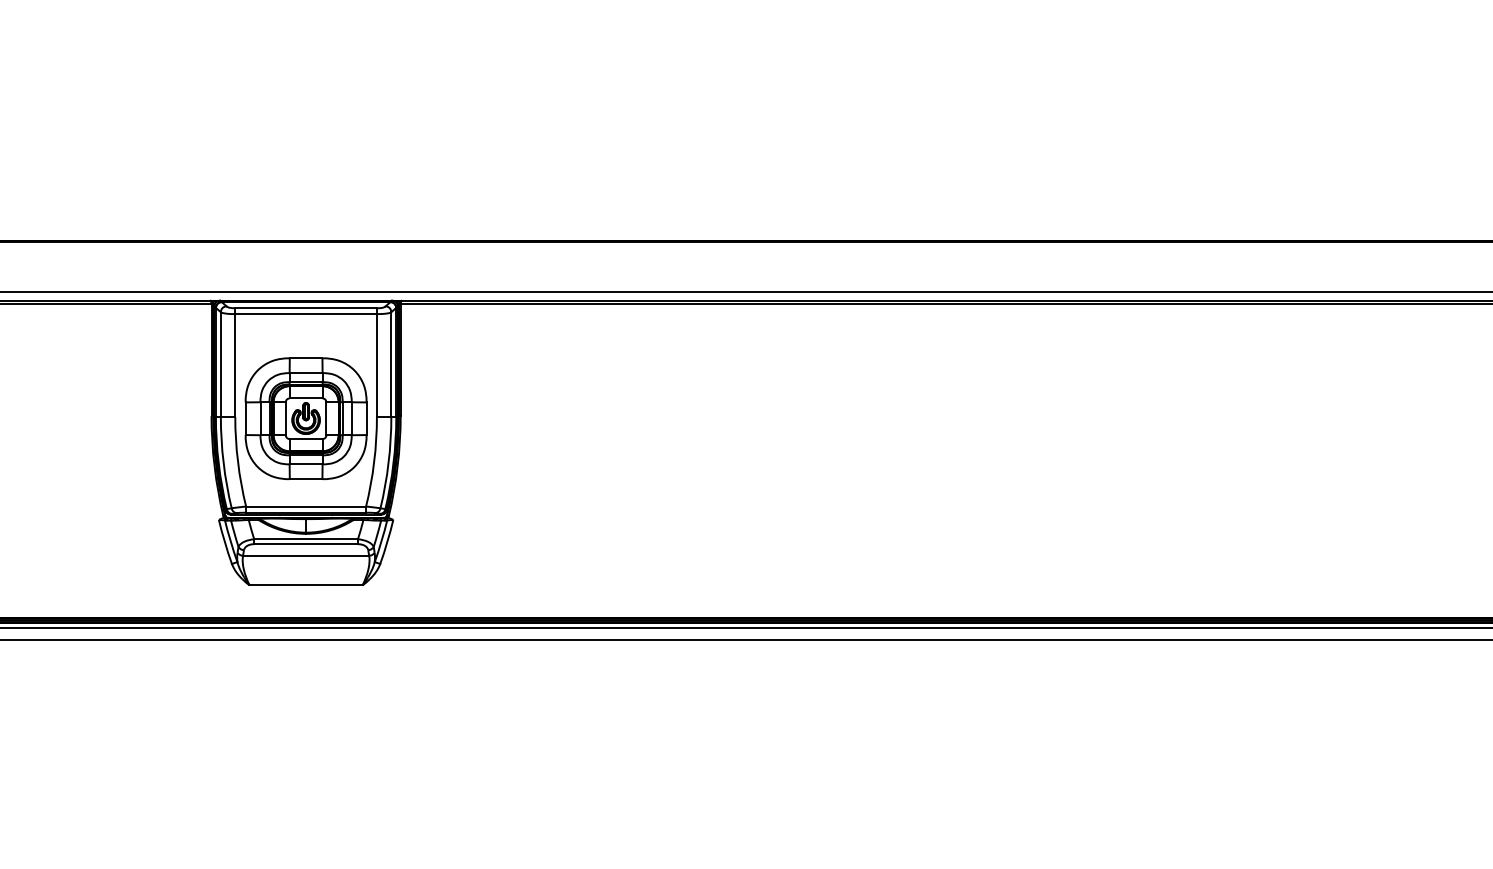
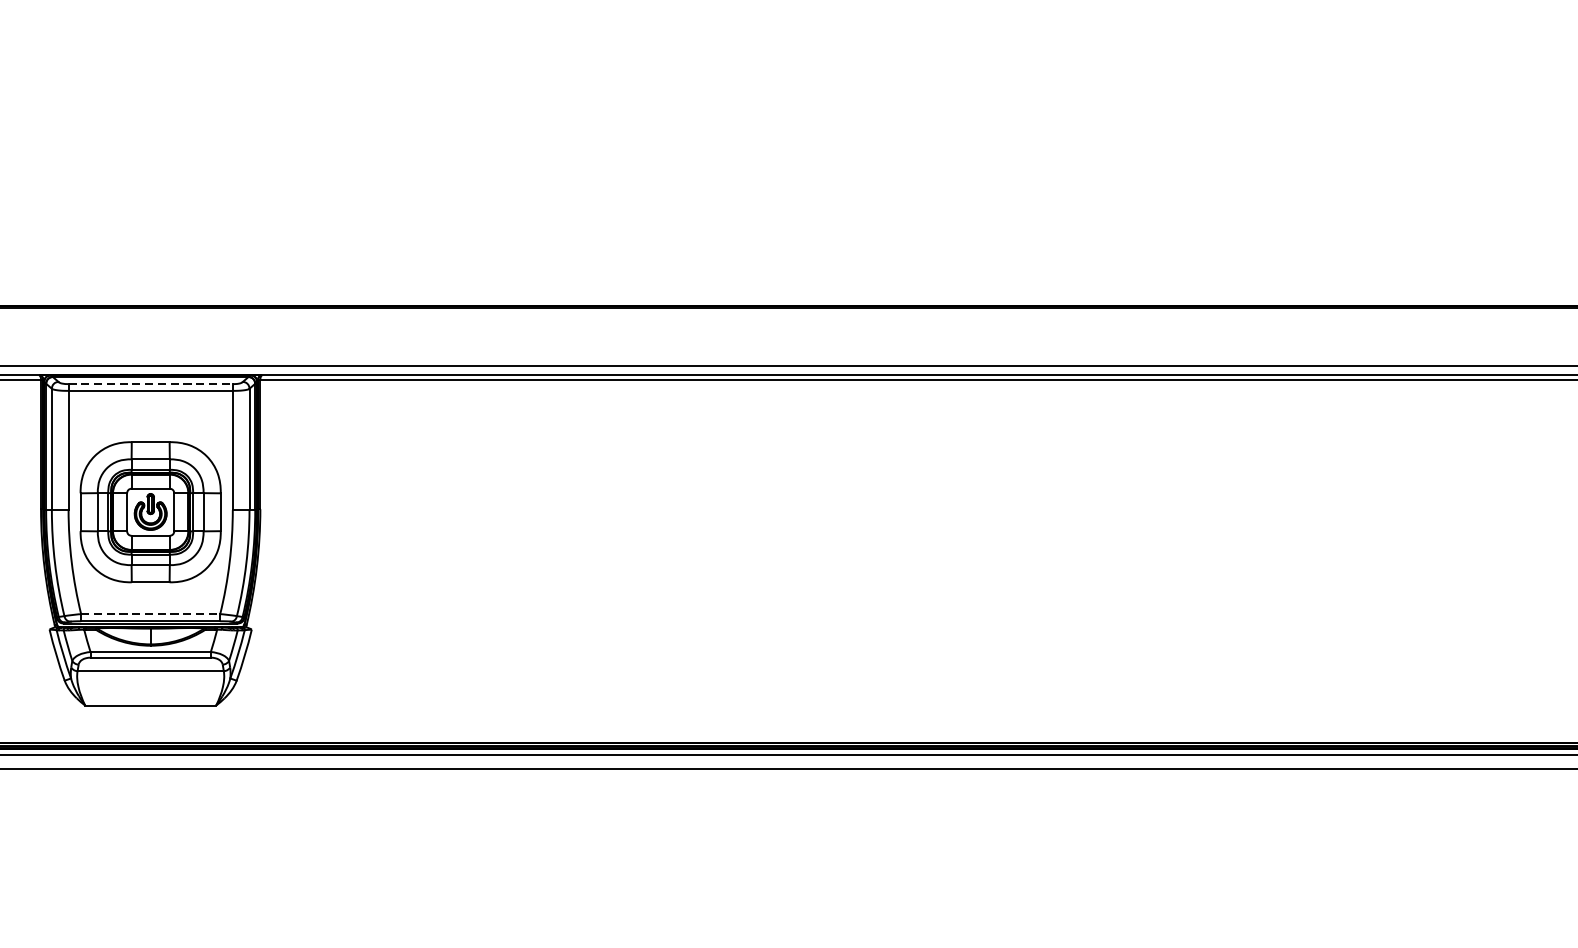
line: (306, 308) -> (151, 384), solid -> dashed
line: (306, 506) -> (151, 614), solid -> dashed

